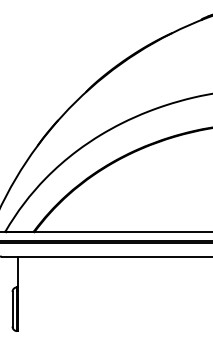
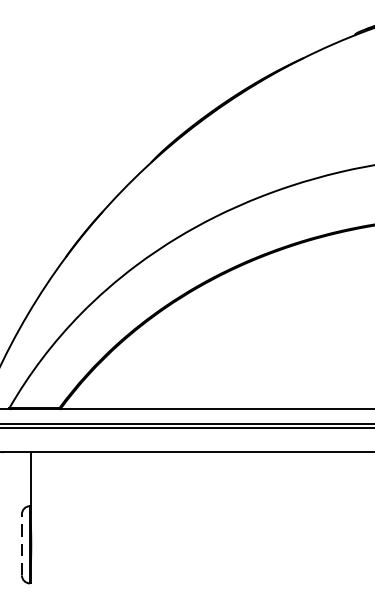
line: (12, 308) -> (21, 543), solid -> dashed

